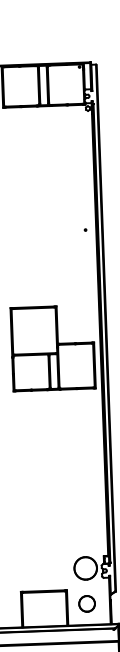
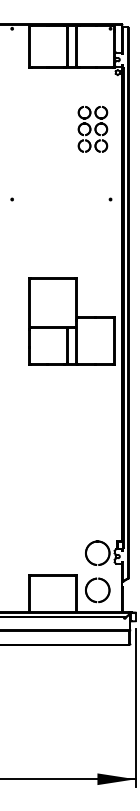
part: (65, 163) -> (92, 129), added
part: (86, 603) -> (97, 590), size x1.43

